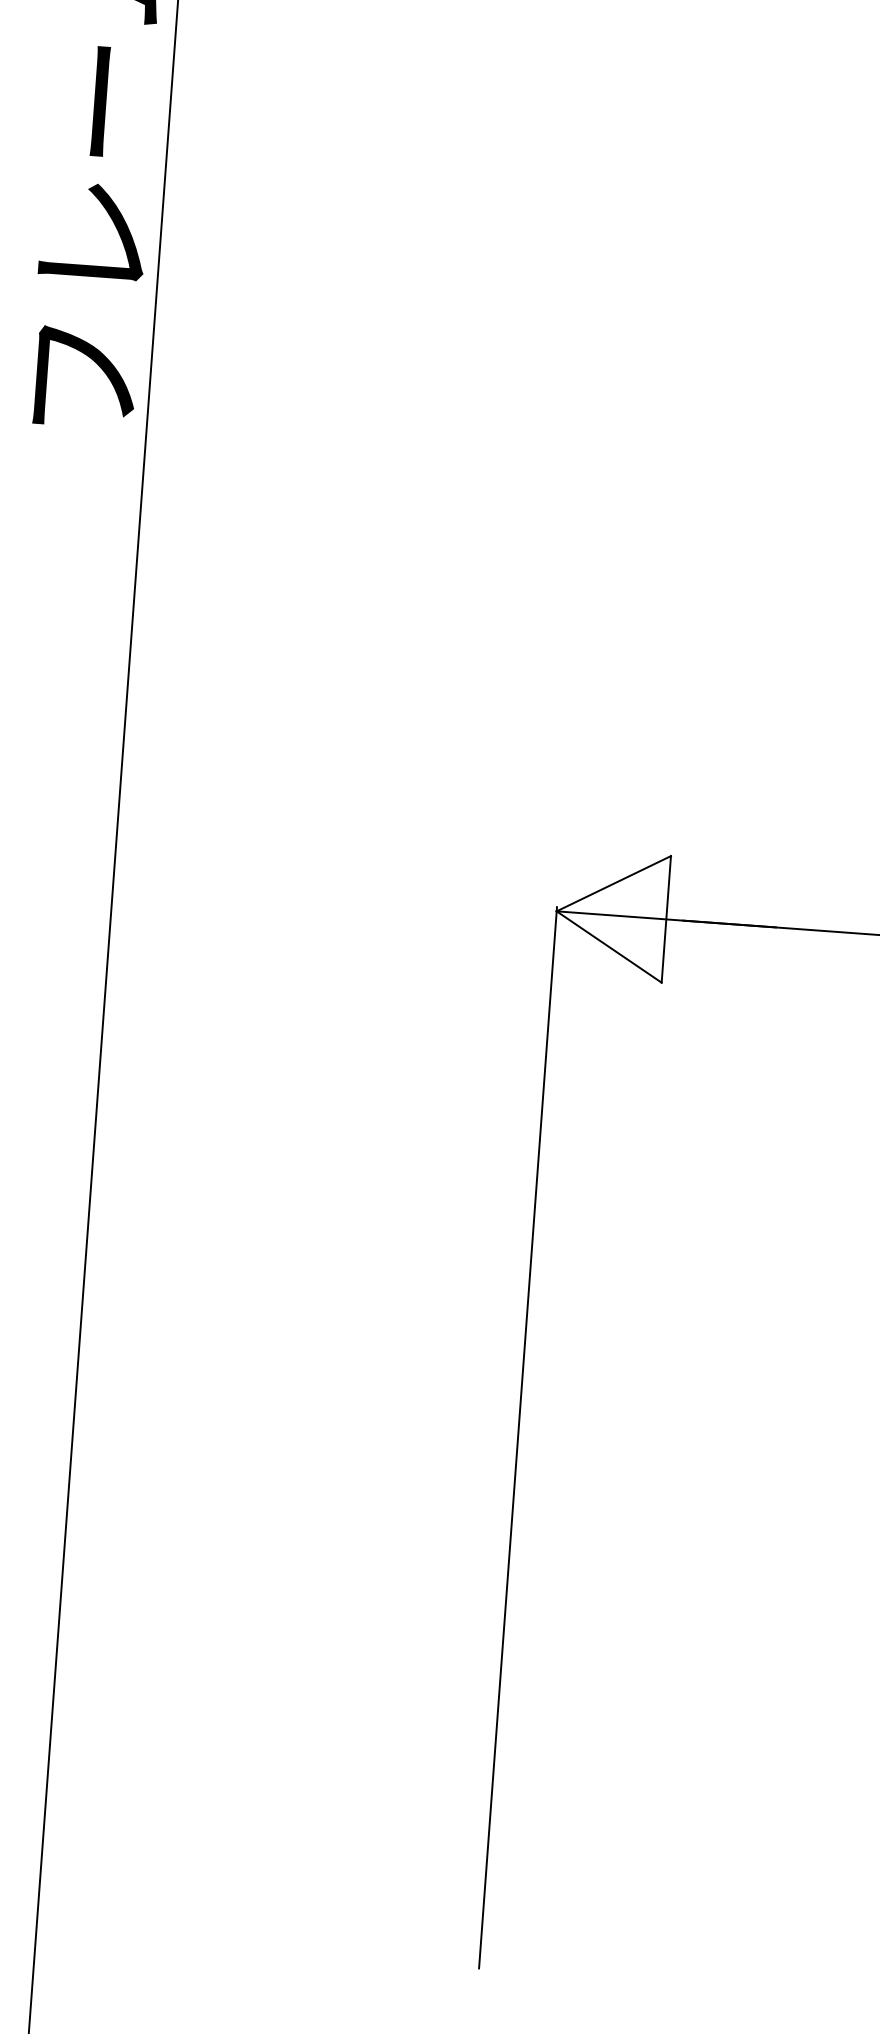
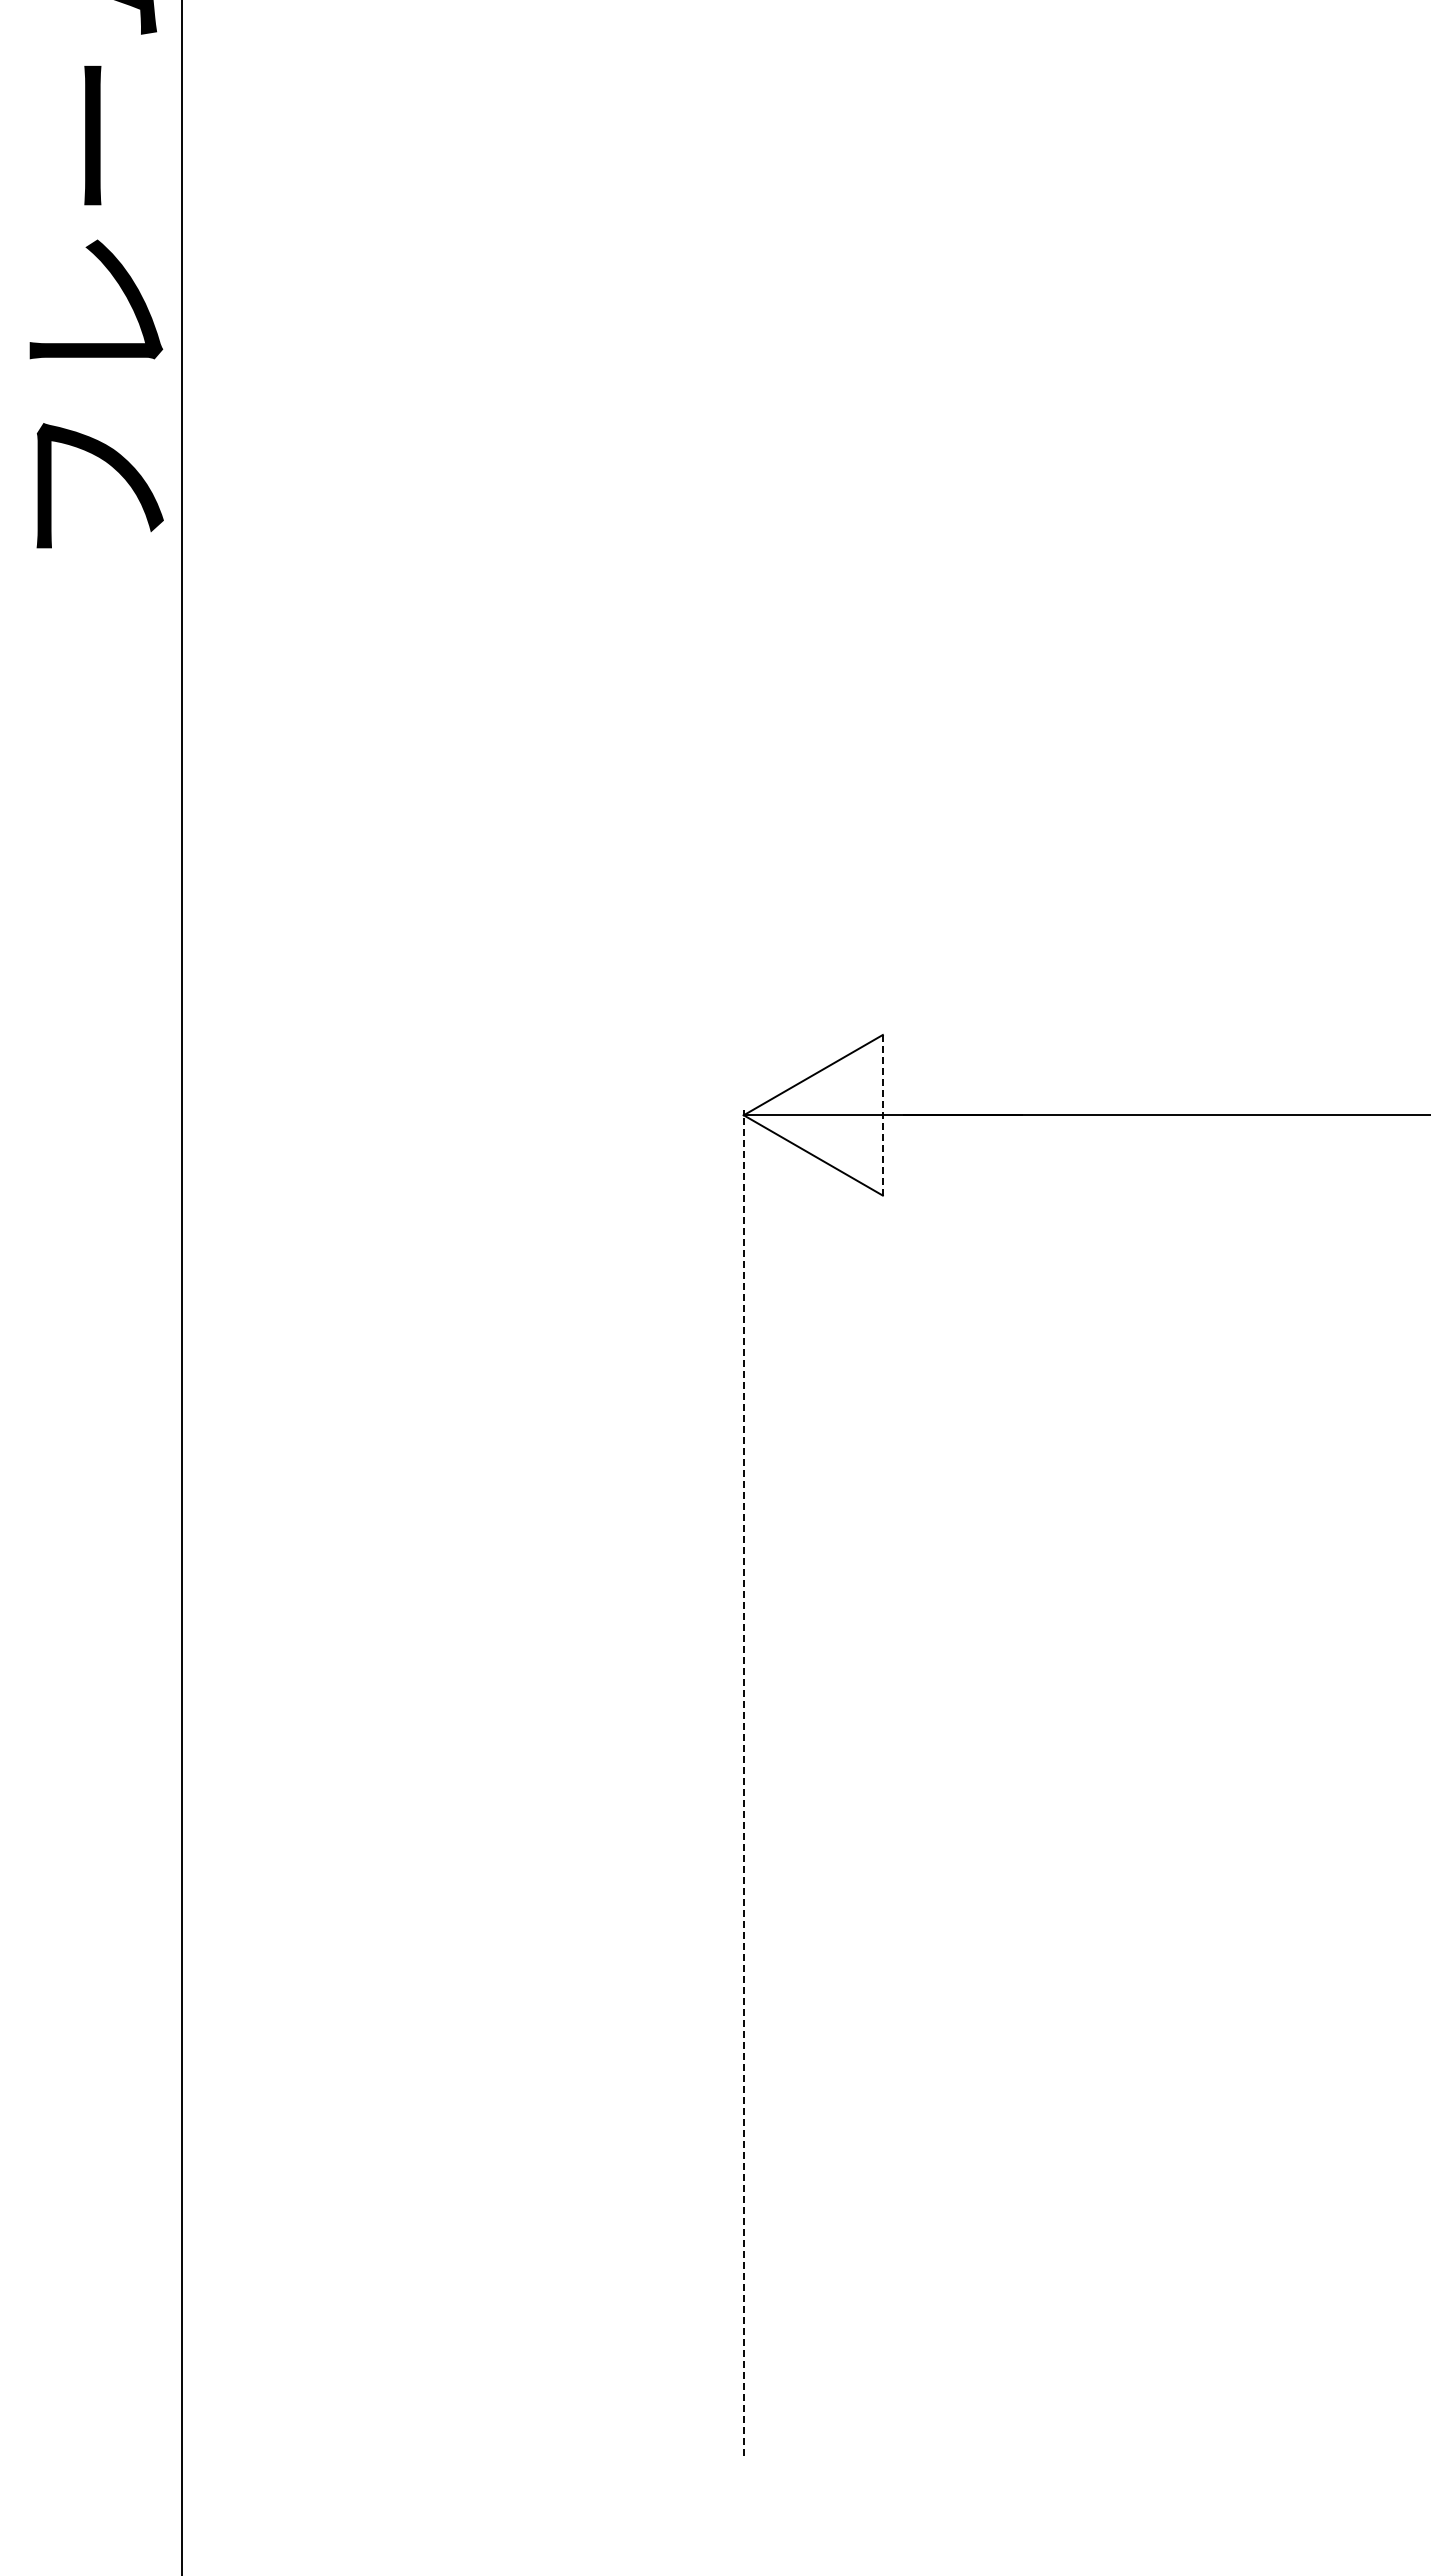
line: (666, 918) -> (882, 1114), solid -> dashed
line: (517, 1437) -> (743, 1782), solid -> dashed

